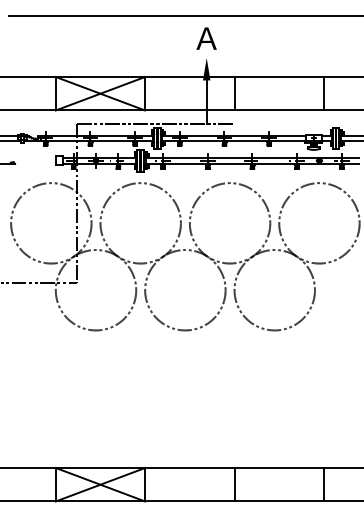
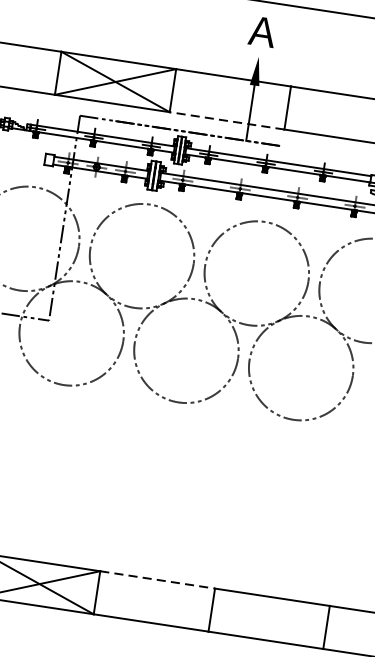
line: (189, 110) -> (226, 120), solid -> dashed
line: (189, 467) -> (157, 579), solid -> dashed

